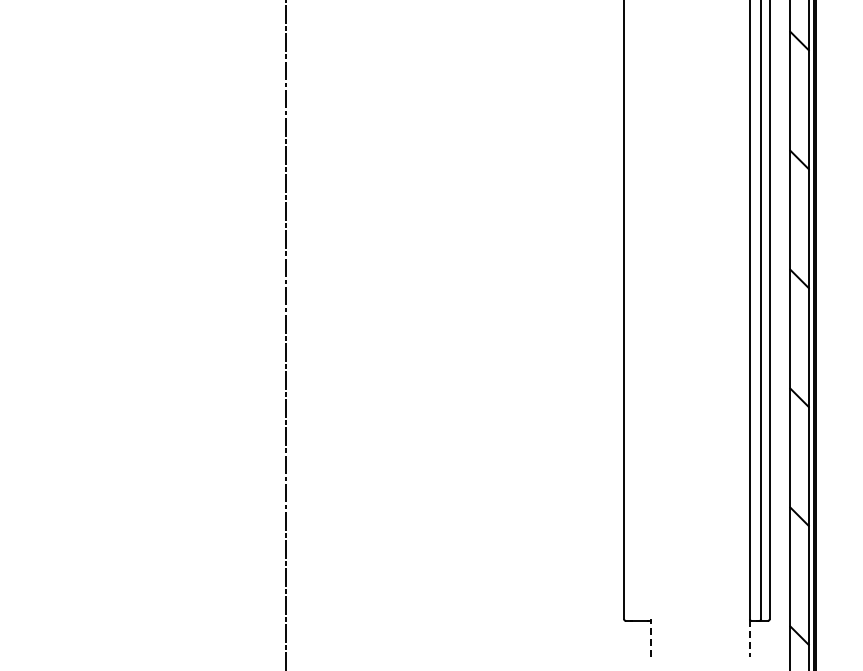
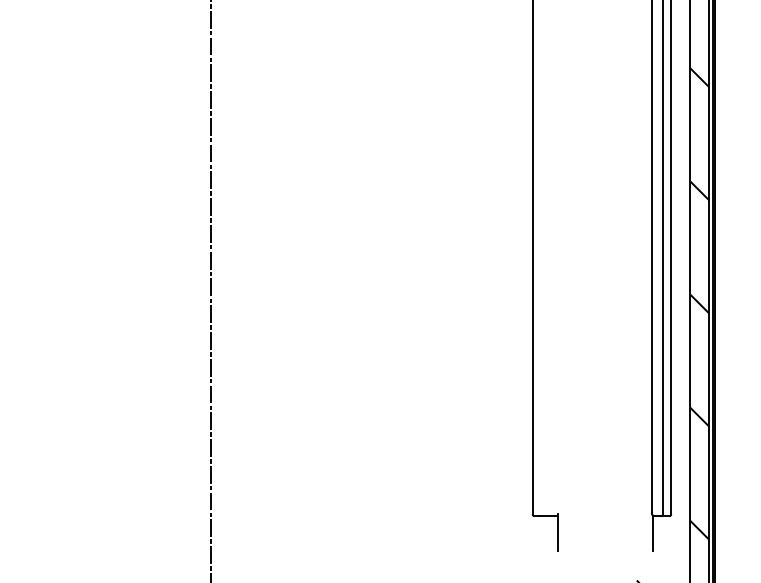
line: (650, 637) -> (557, 531), dashed -> solid
line: (750, 639) -> (652, 533), dashed -> solid

